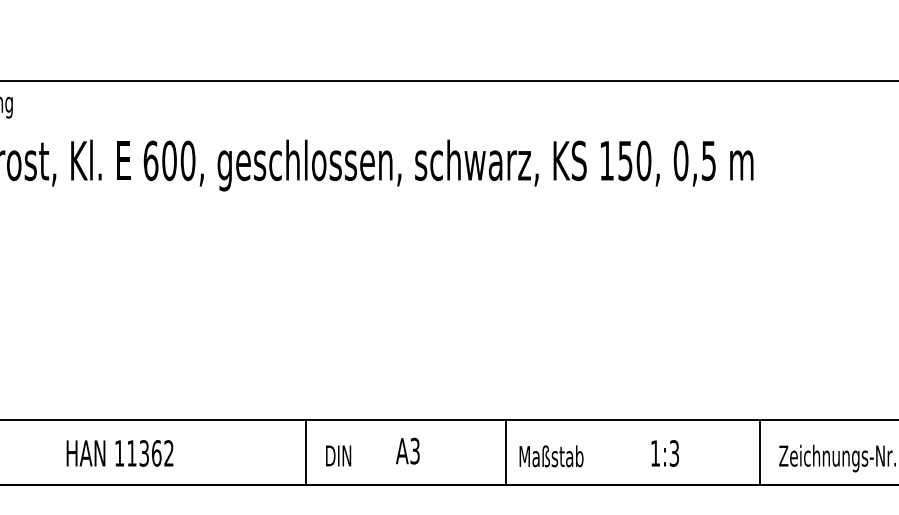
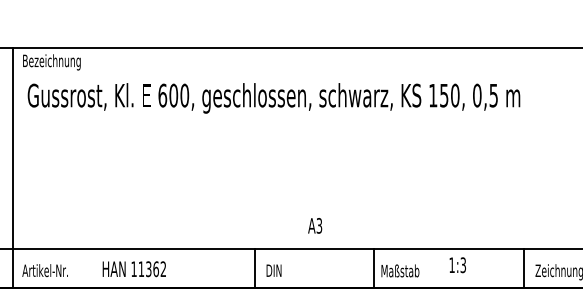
text: (408, 450) -> (315, 225), moved
text: (118, 453) -> (133, 269), moved
text: (664, 453) -> (457, 265), moved

